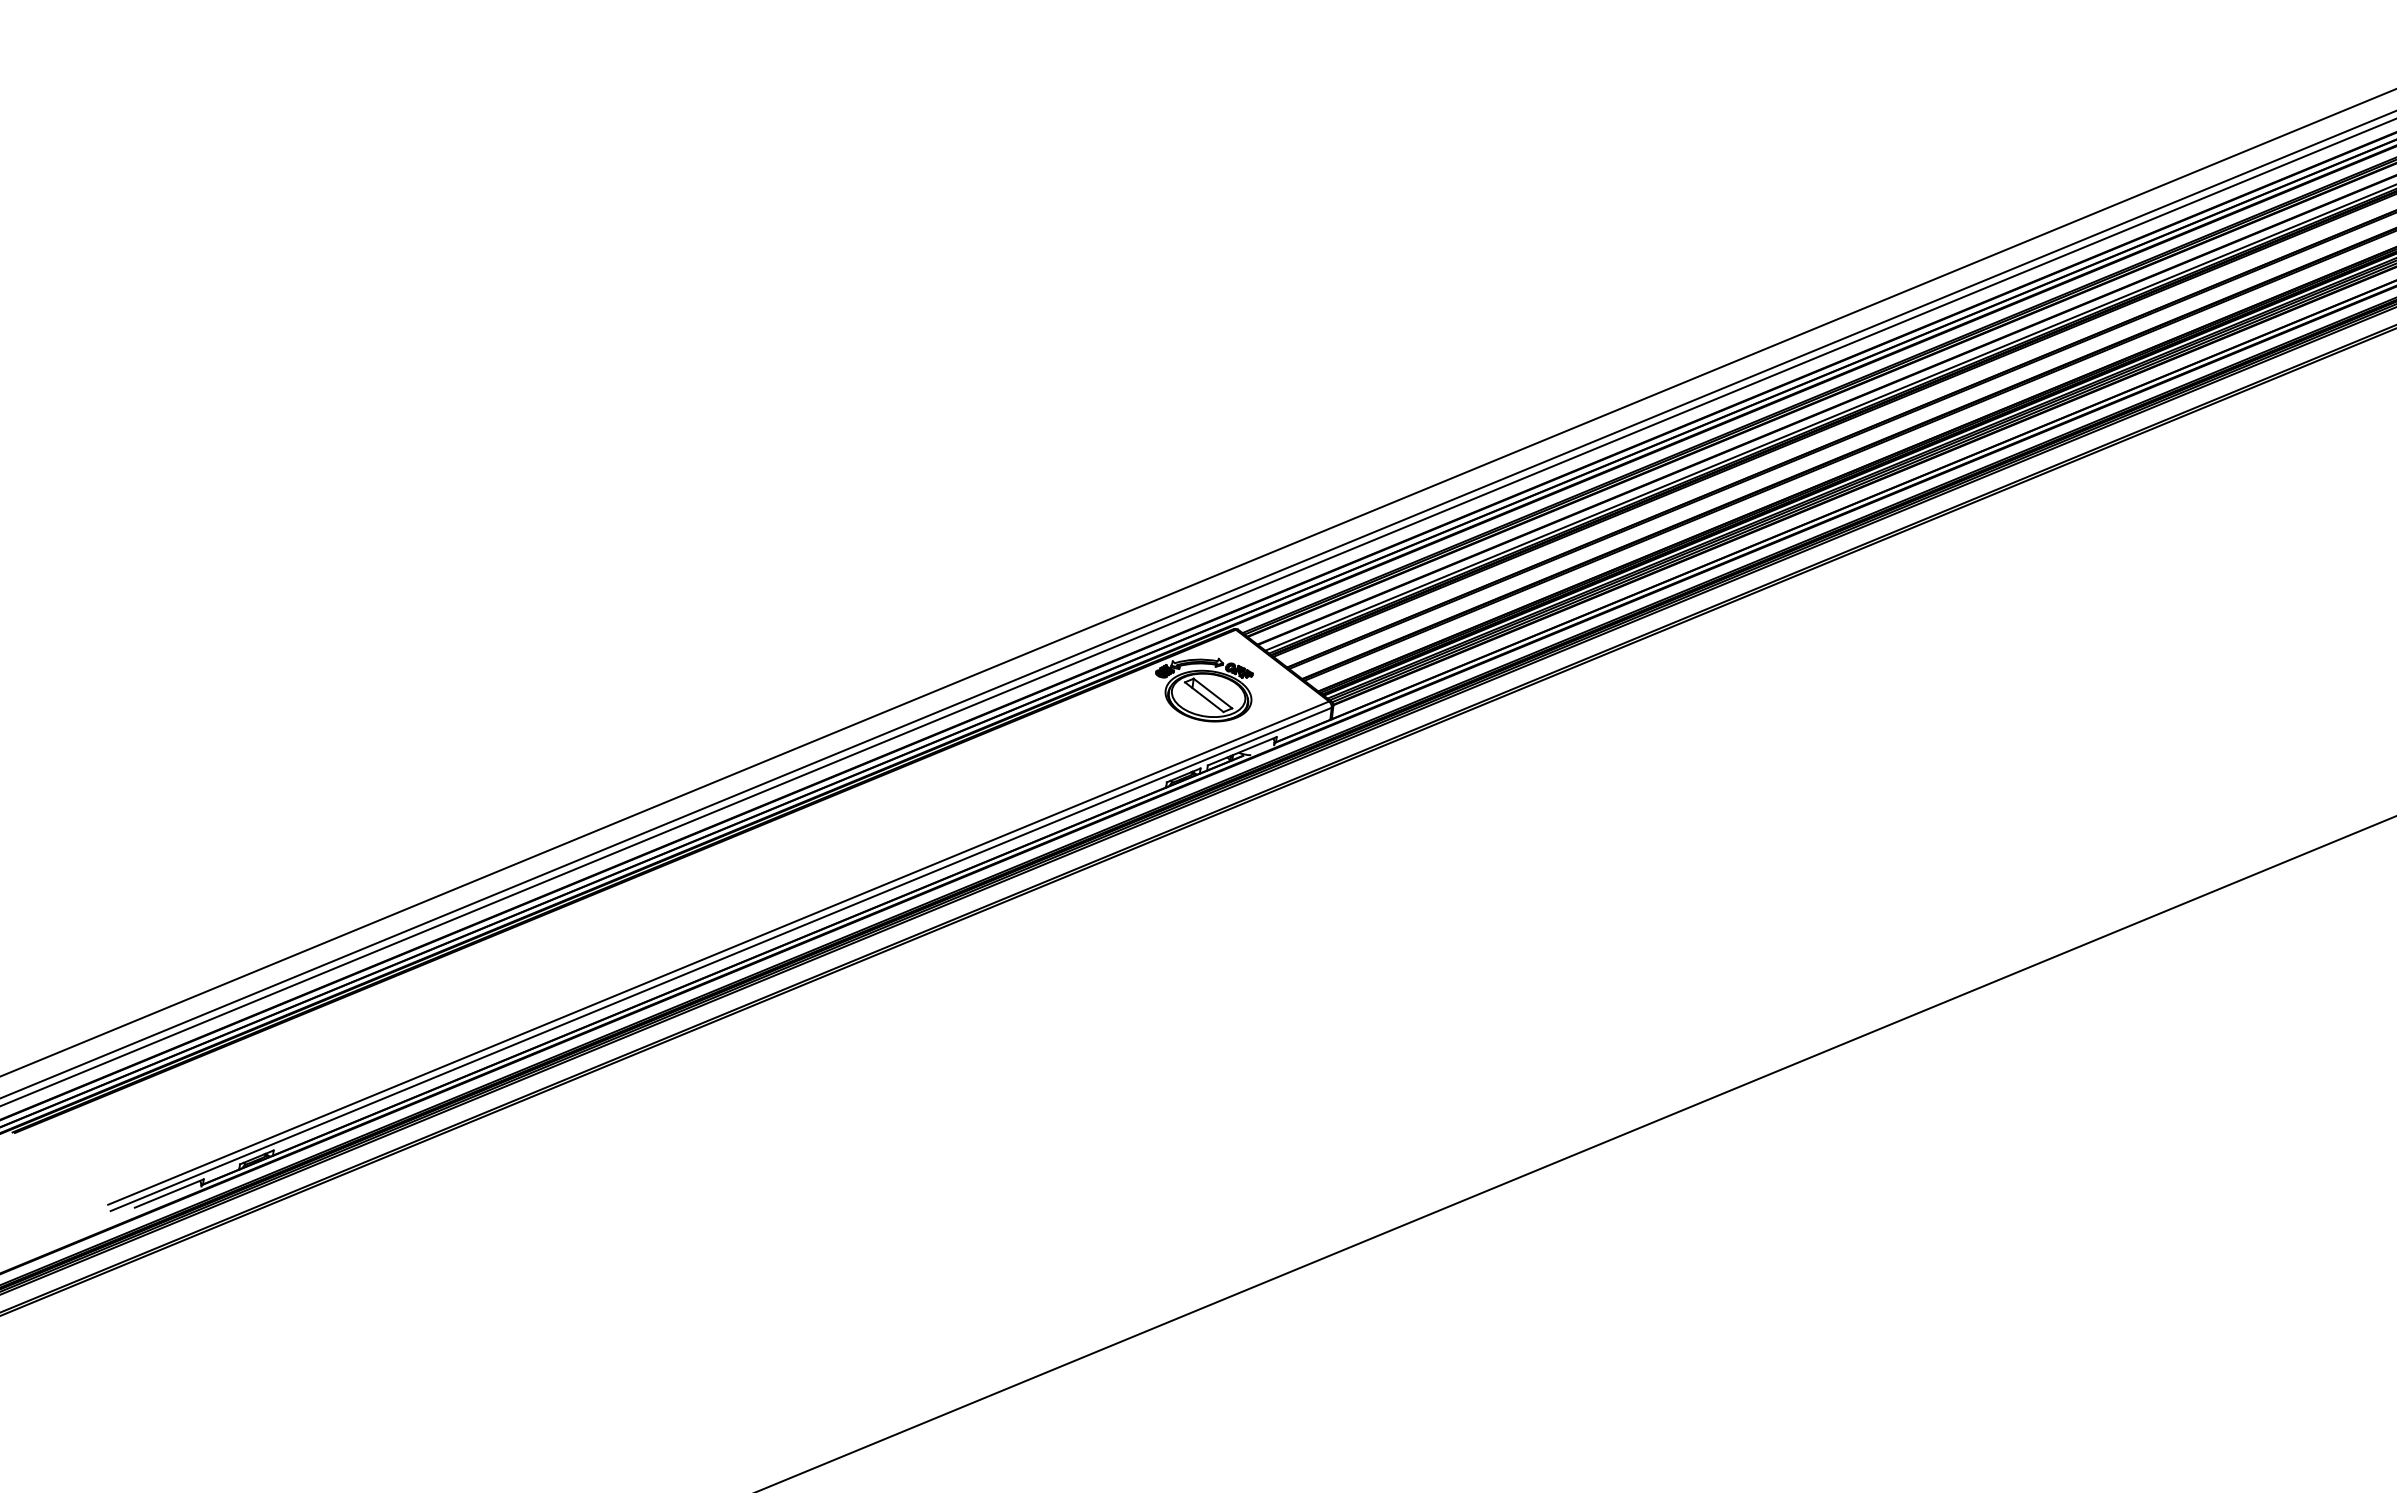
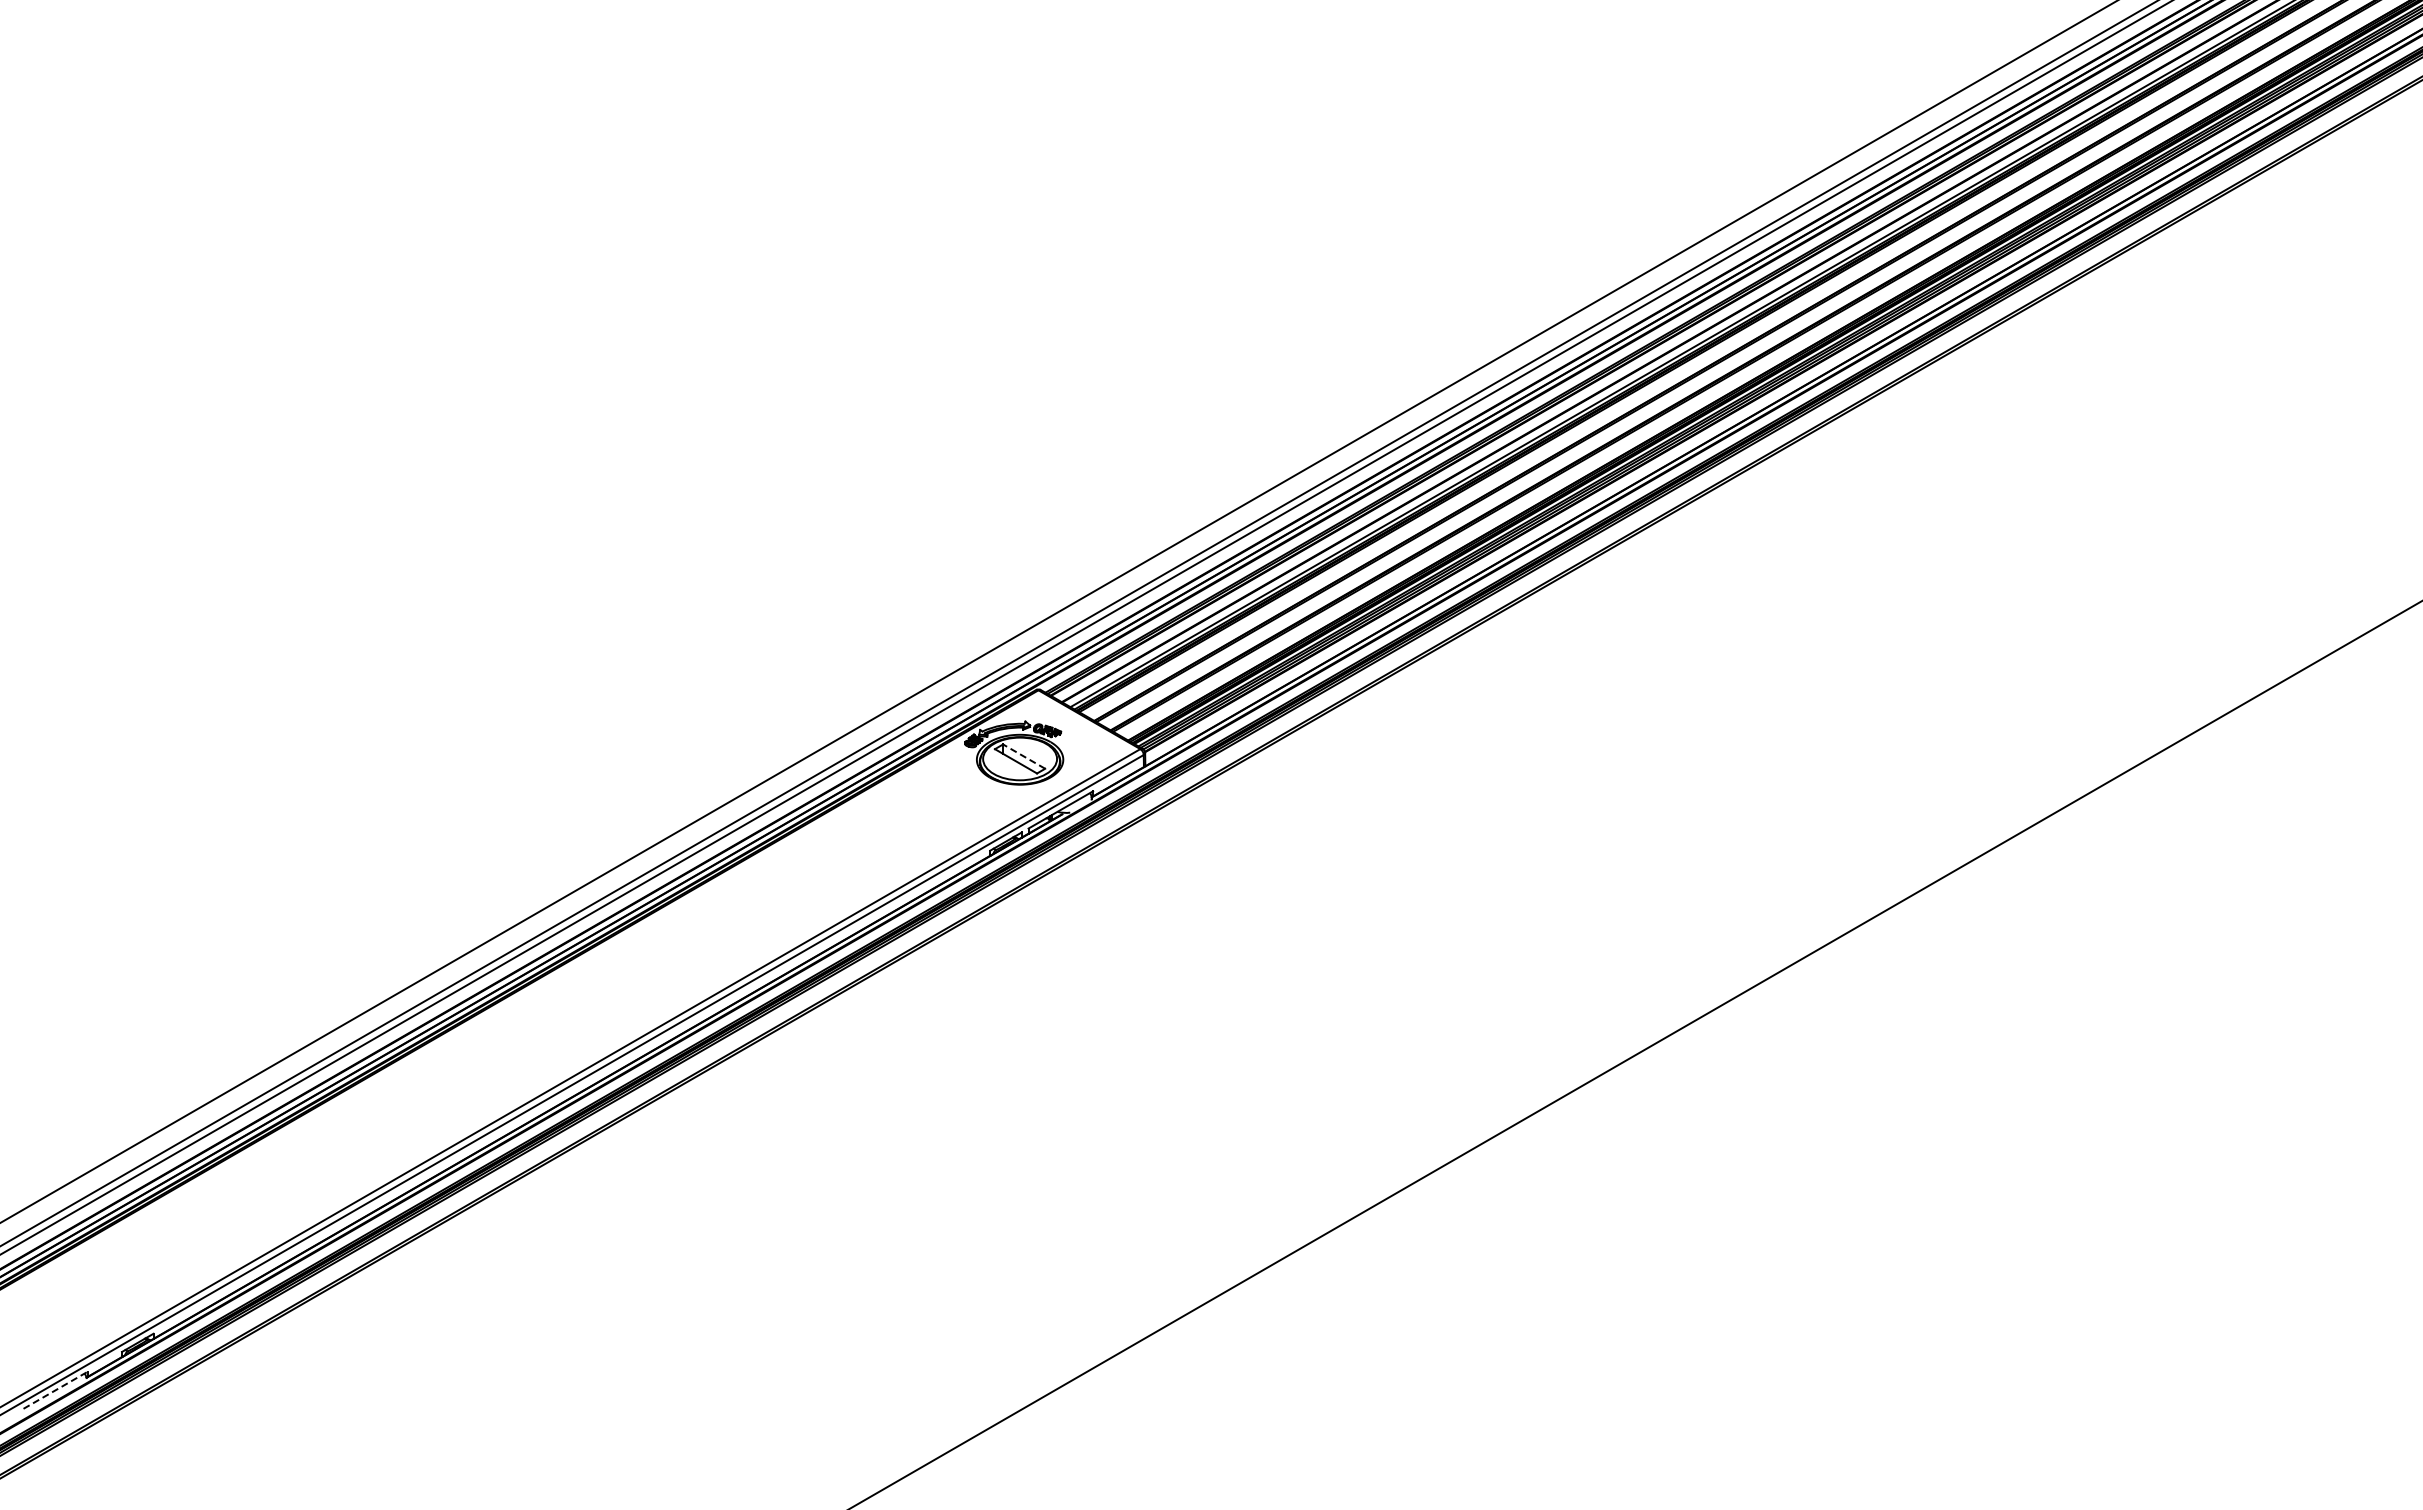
line: (1212, 693) -> (1023, 756), solid -> dashed
line: (170, 1192) -> (56, 1389), solid -> dashed

